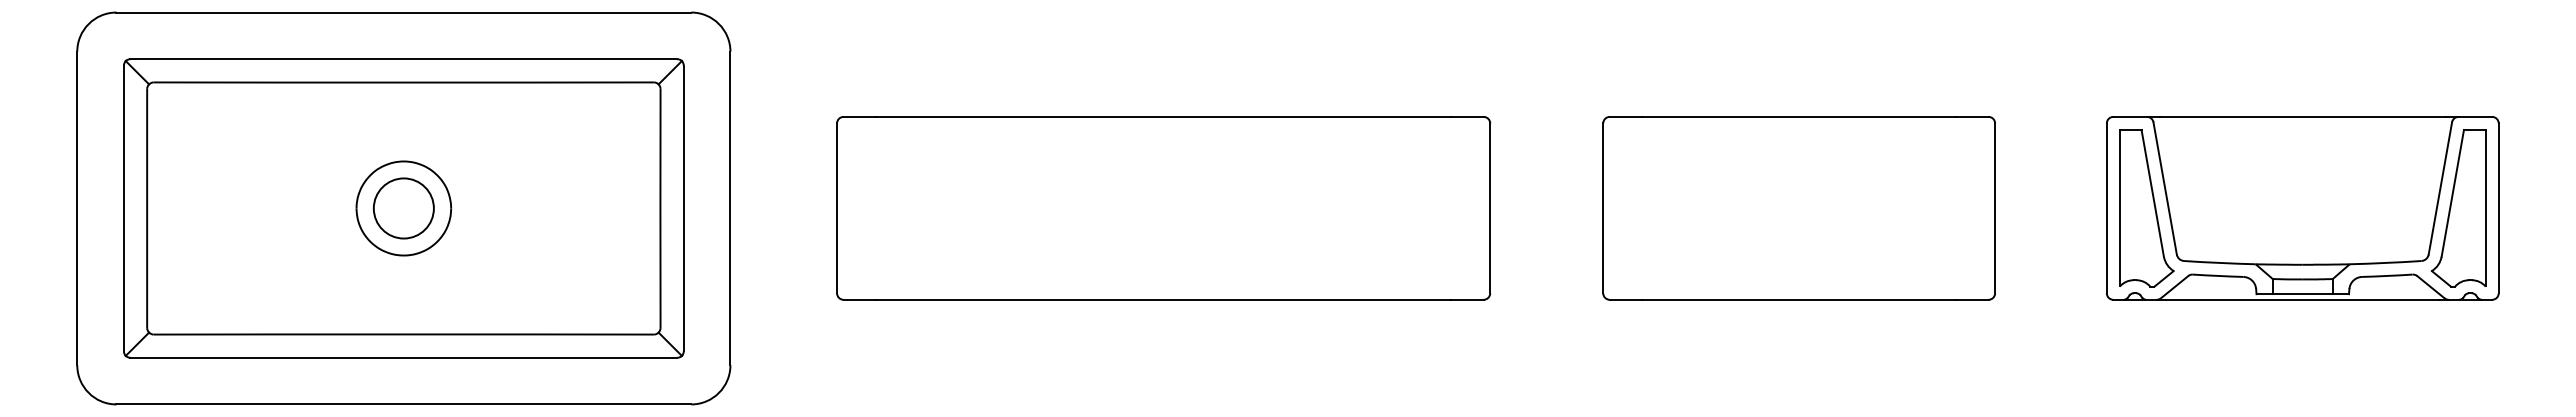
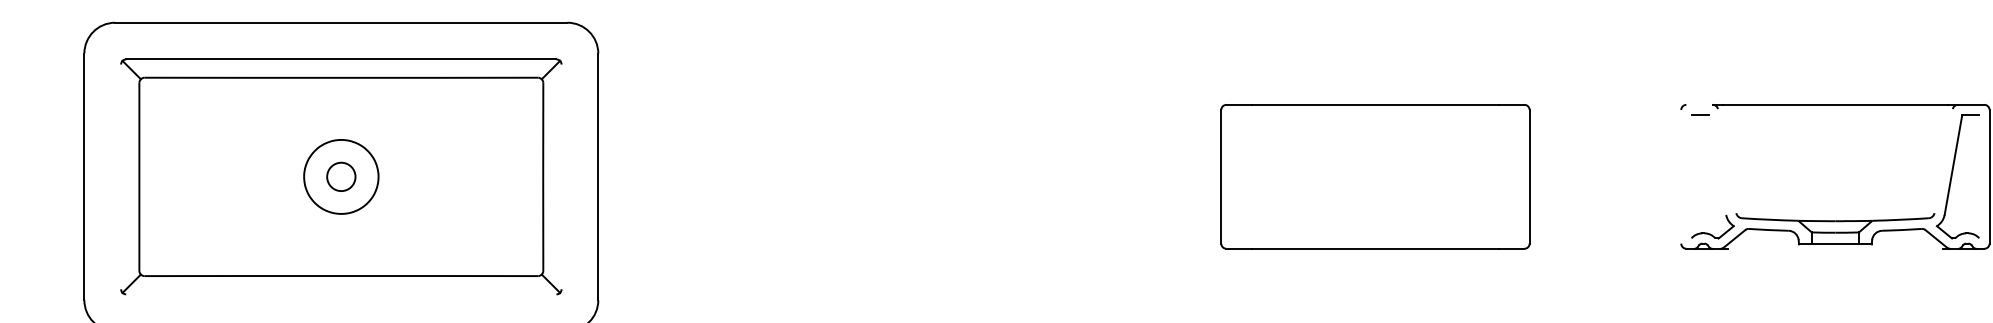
line: (2130, 116) -> (1699, 104), removed
line: (2164, 188) -> (1726, 161), removed
line: (2440, 188) -> (1943, 161), removed
line: (2152, 192) -> (1717, 164), removed
line: (2119, 207) -> (1691, 176), removed
line: (2485, 207) -> (1979, 176), removed
line: (123, 208) -> (120, 176), removed
circle: (403, 208) -> (341, 176), size x0.6
line: (683, 208) -> (561, 176), removed
part: (1163, 208) -> (939, 176), removed
part: (1798, 208) -> (1374, 176), moved
line: (2106, 208) -> (1680, 176), removed
line: (2302, 299) -> (1835, 248), removed
line: (403, 357) -> (341, 294), removed

